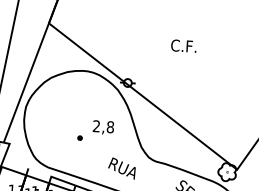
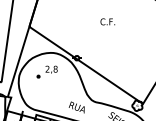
text: (183, 45) -> (107, 21), moved
part: (94, 130) -> (46, 71), moved

